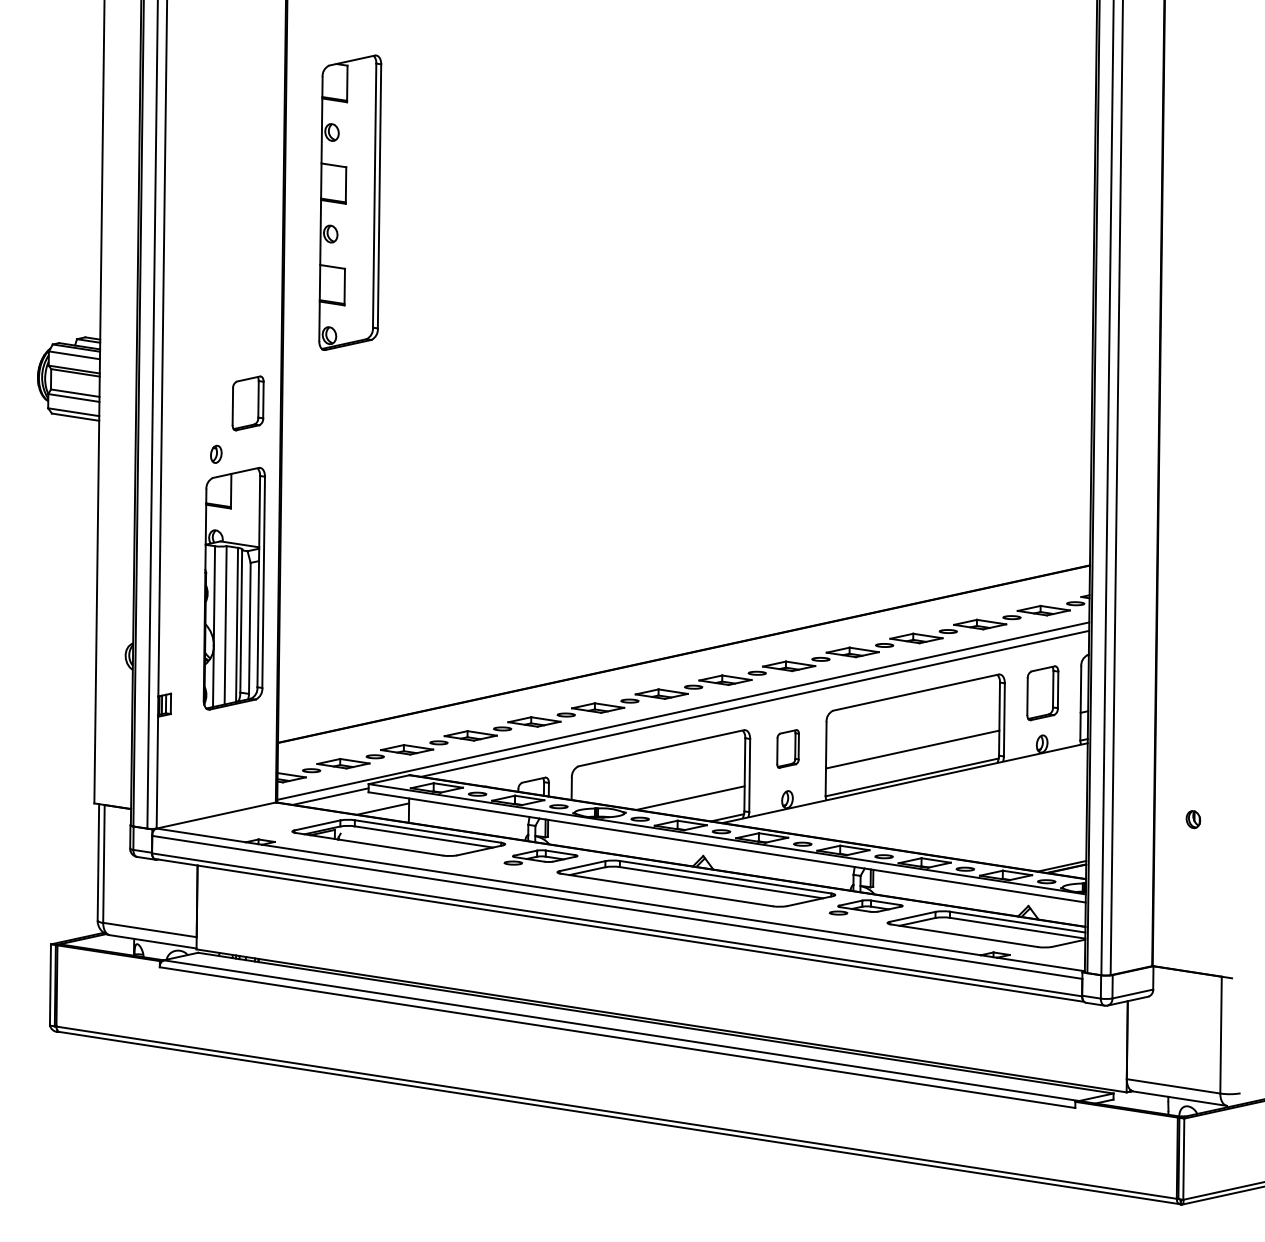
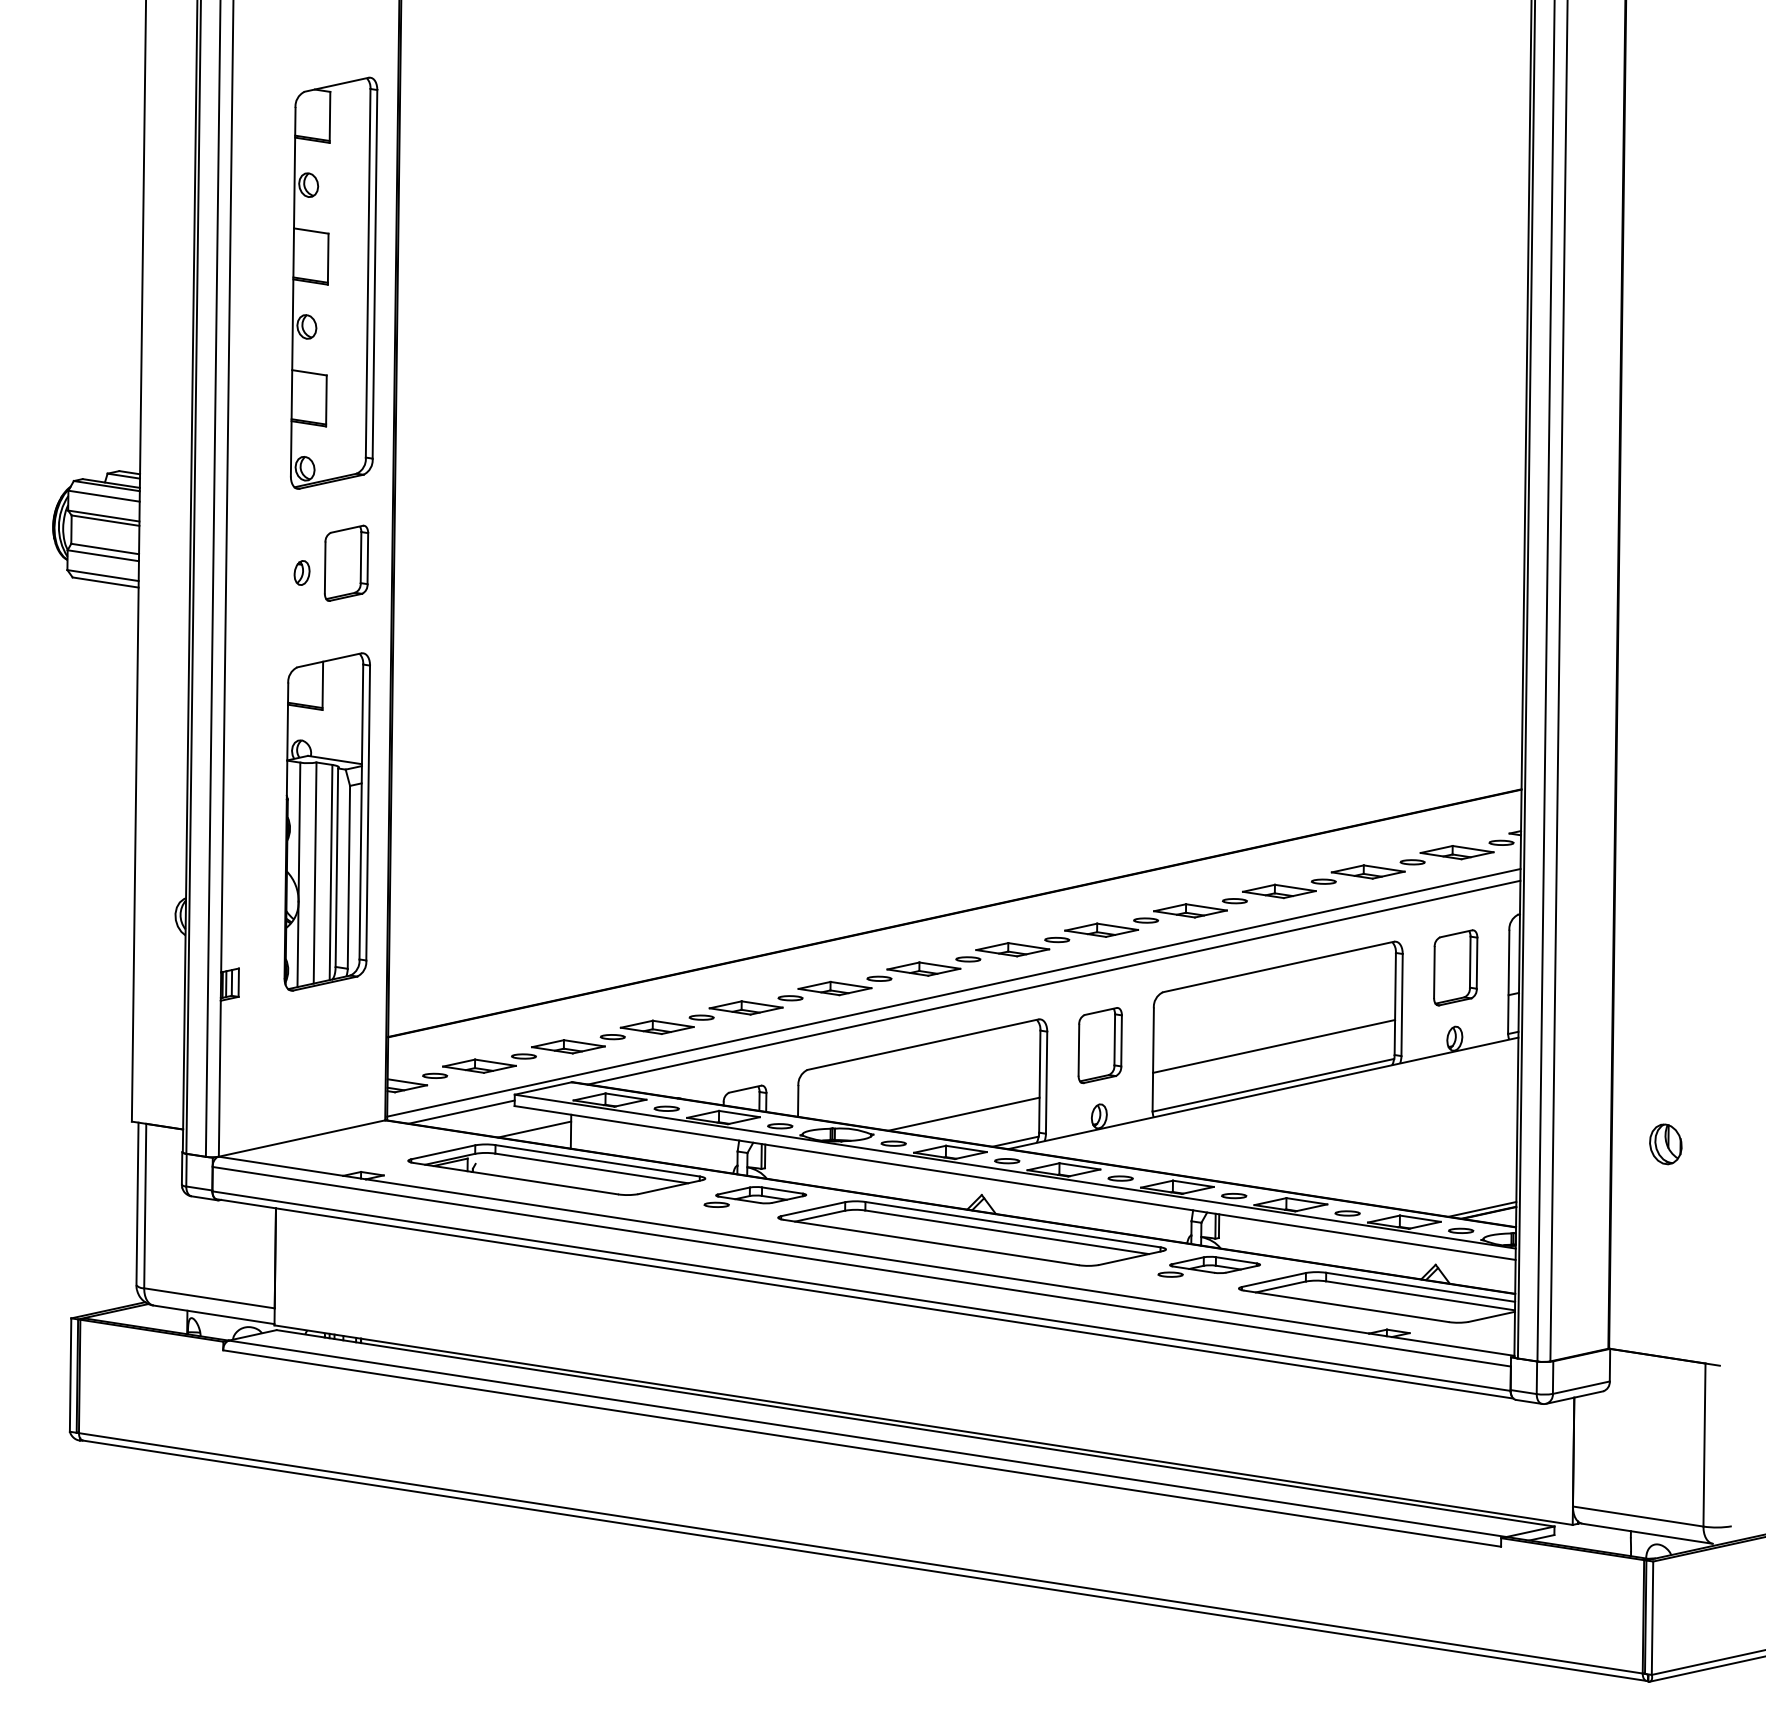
part: (350, 202) -> (334, 282), moved
part: (216, 453) -> (302, 571), moved
part: (787, 748) -> (1099, 1044), size x1.43
part: (1193, 819) -> (1666, 1144), size x1.67

